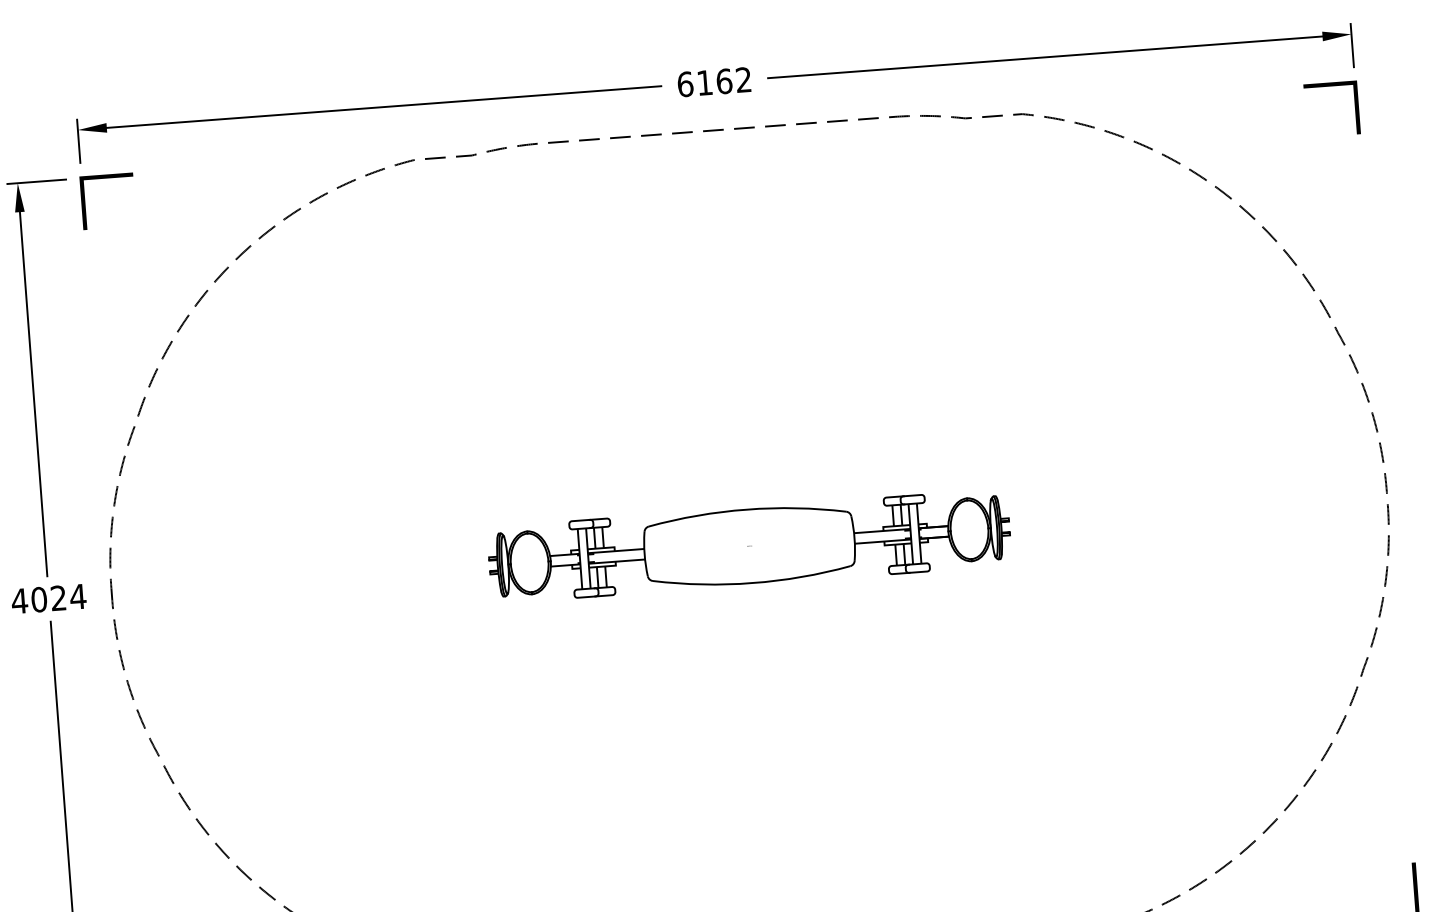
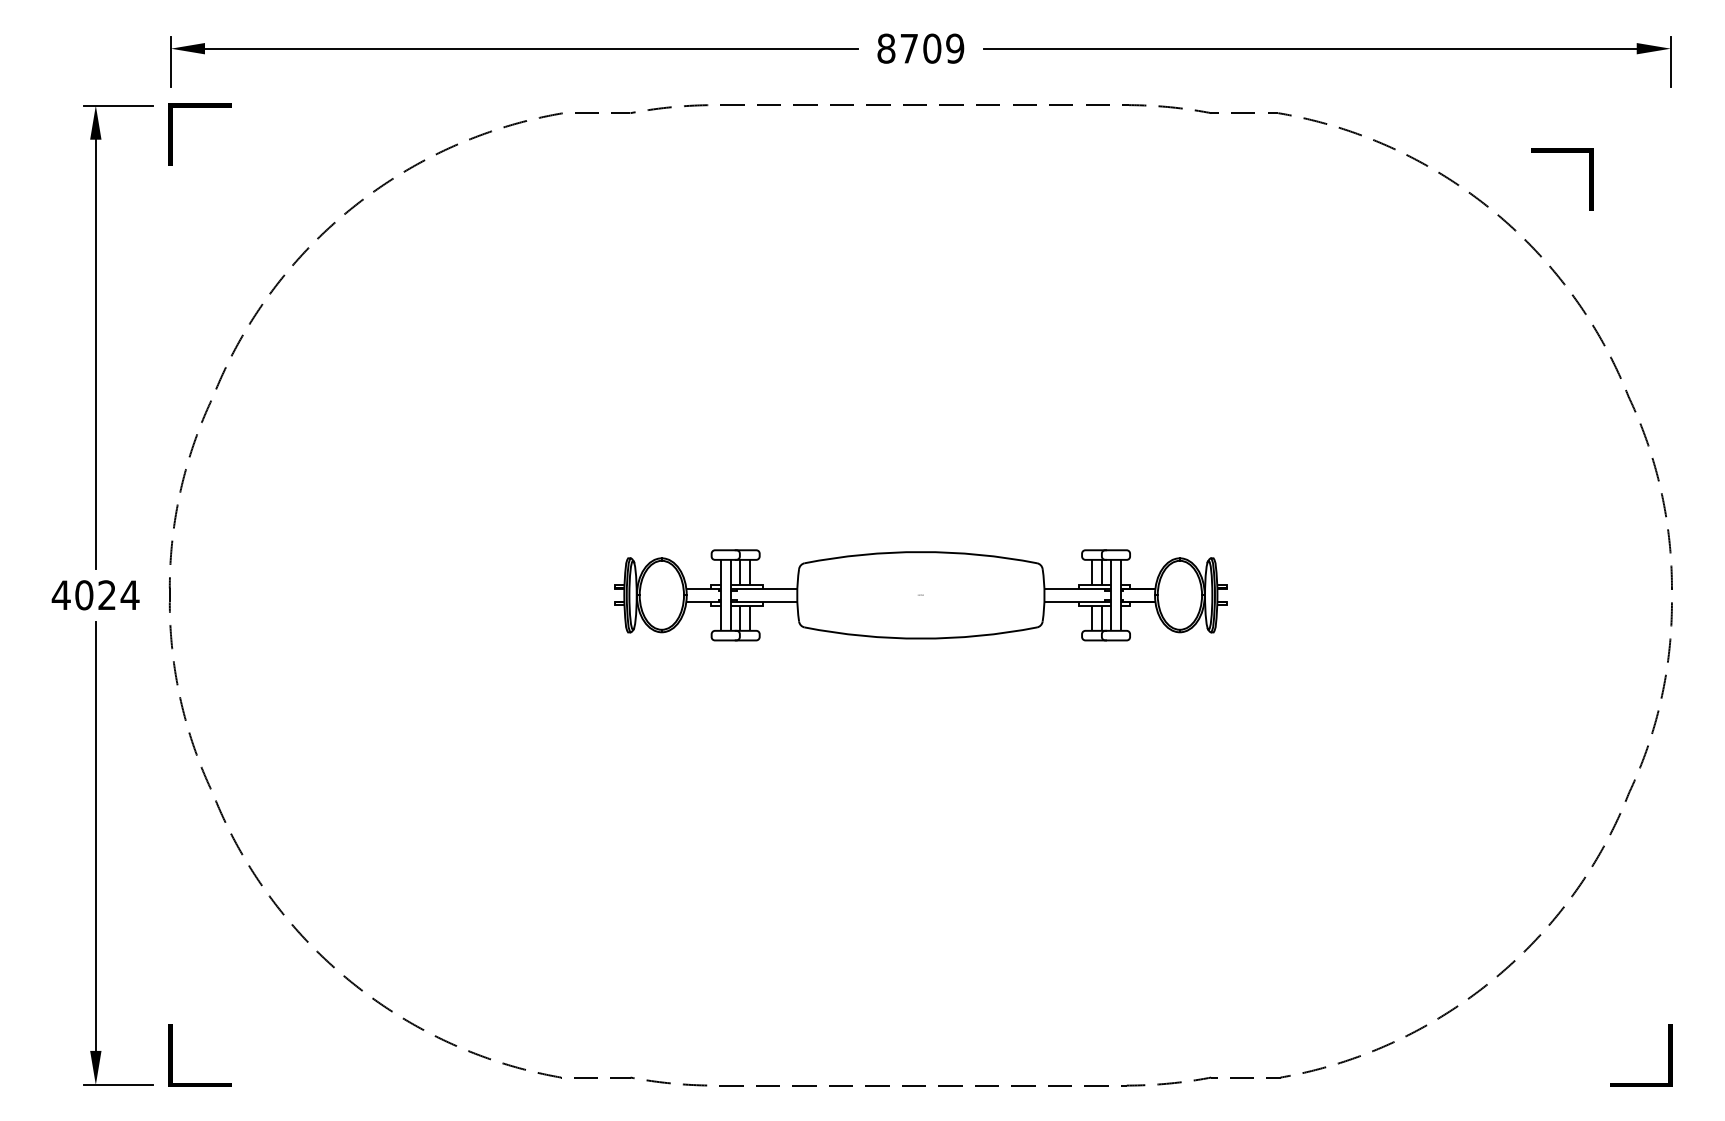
text: (714, 82) -> (920, 48), 6162 -> 8709
part: (1330, 86) -> (1562, 152), moved

